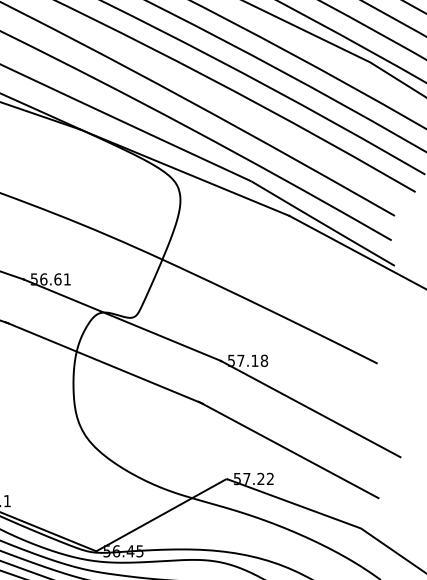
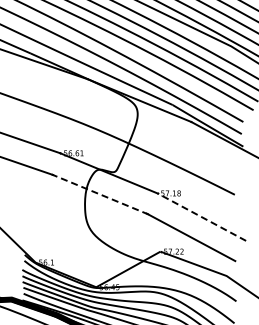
line: (104, 363) -> (100, 194), solid -> dashed
line: (309, 407) -> (201, 216), solid -> dashed

